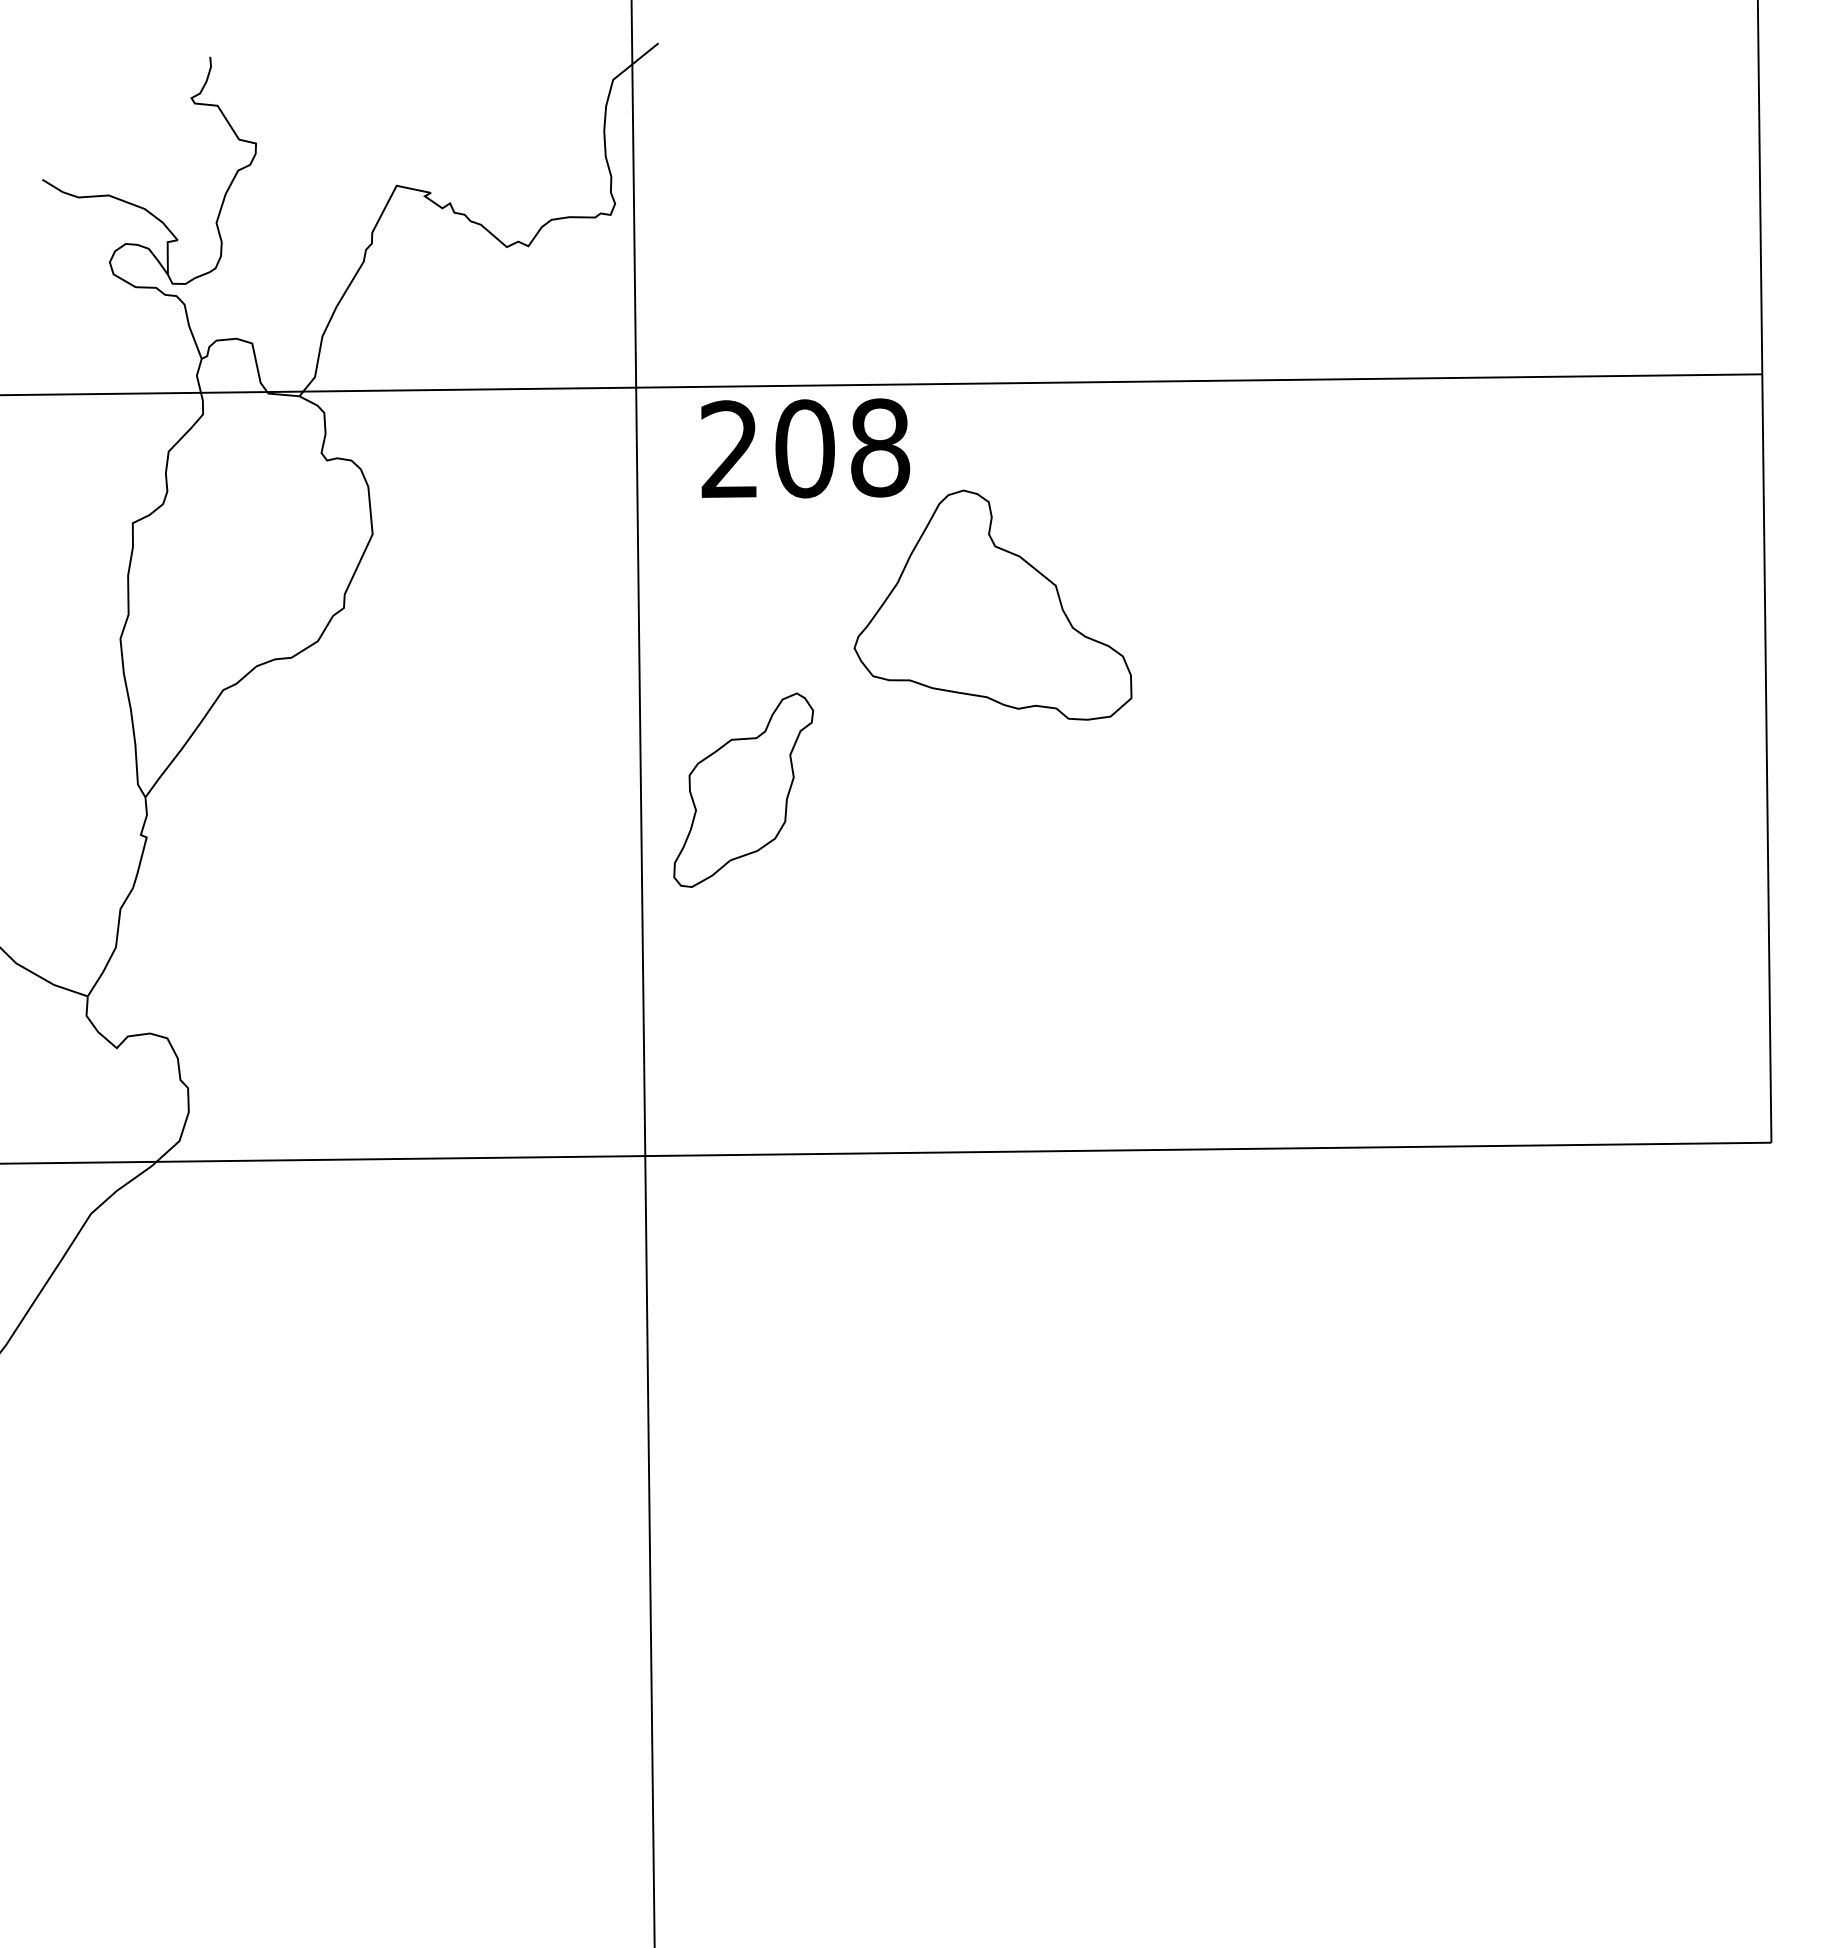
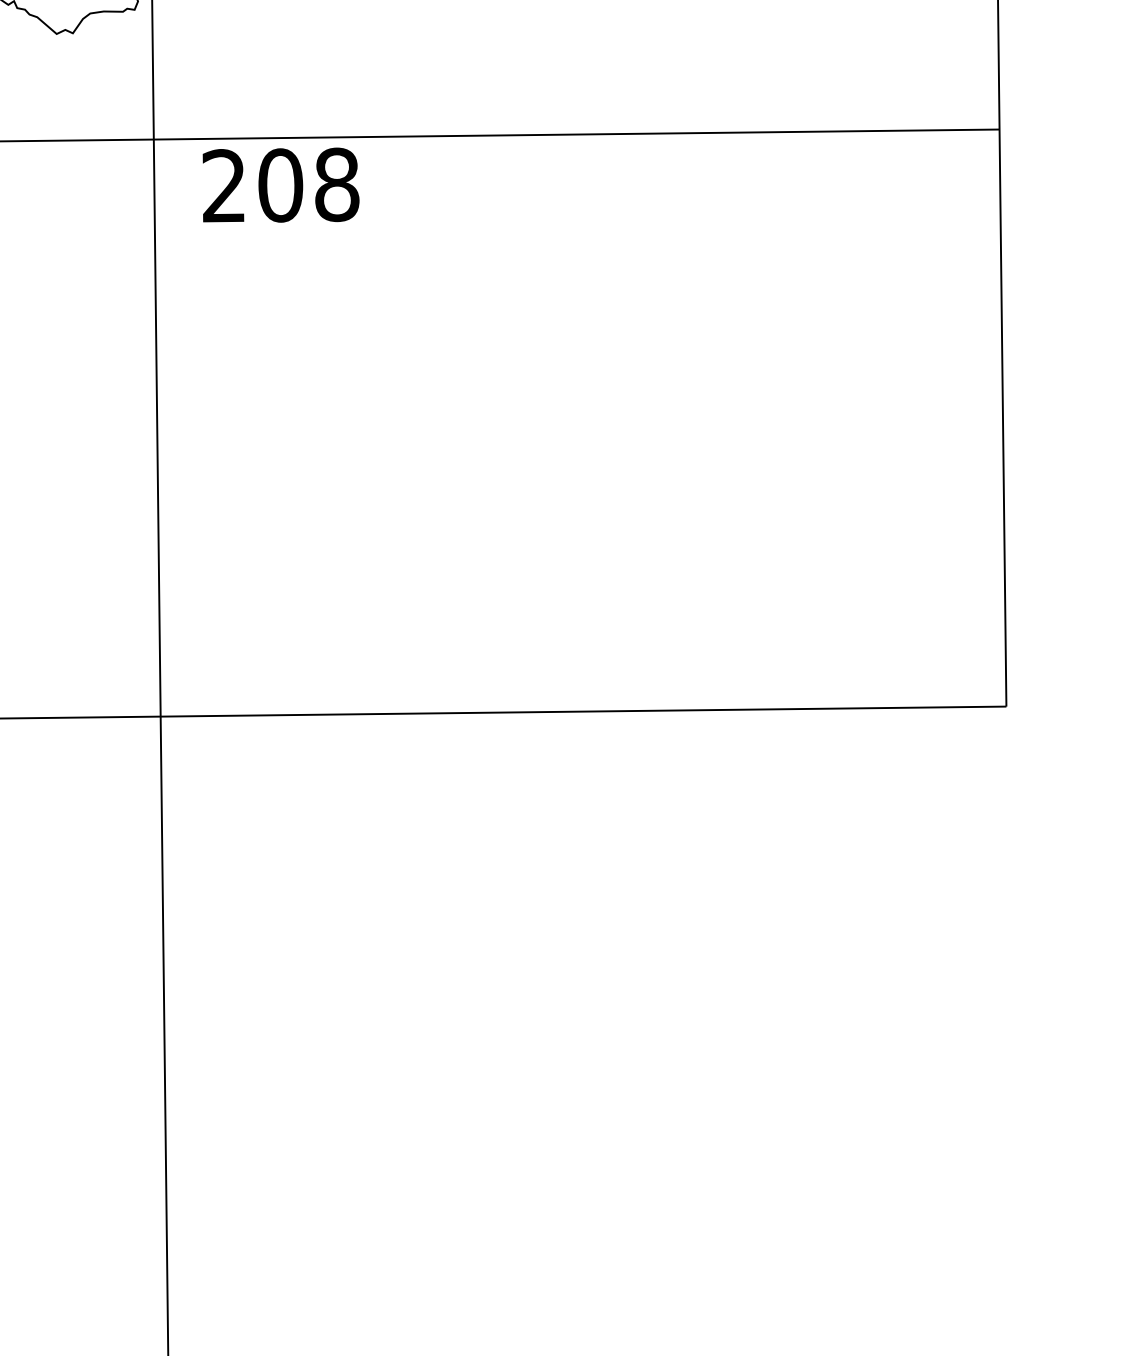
part: (992, 604) -> (421, 302), removed
part: (743, 789) -> (234, 441), removed

